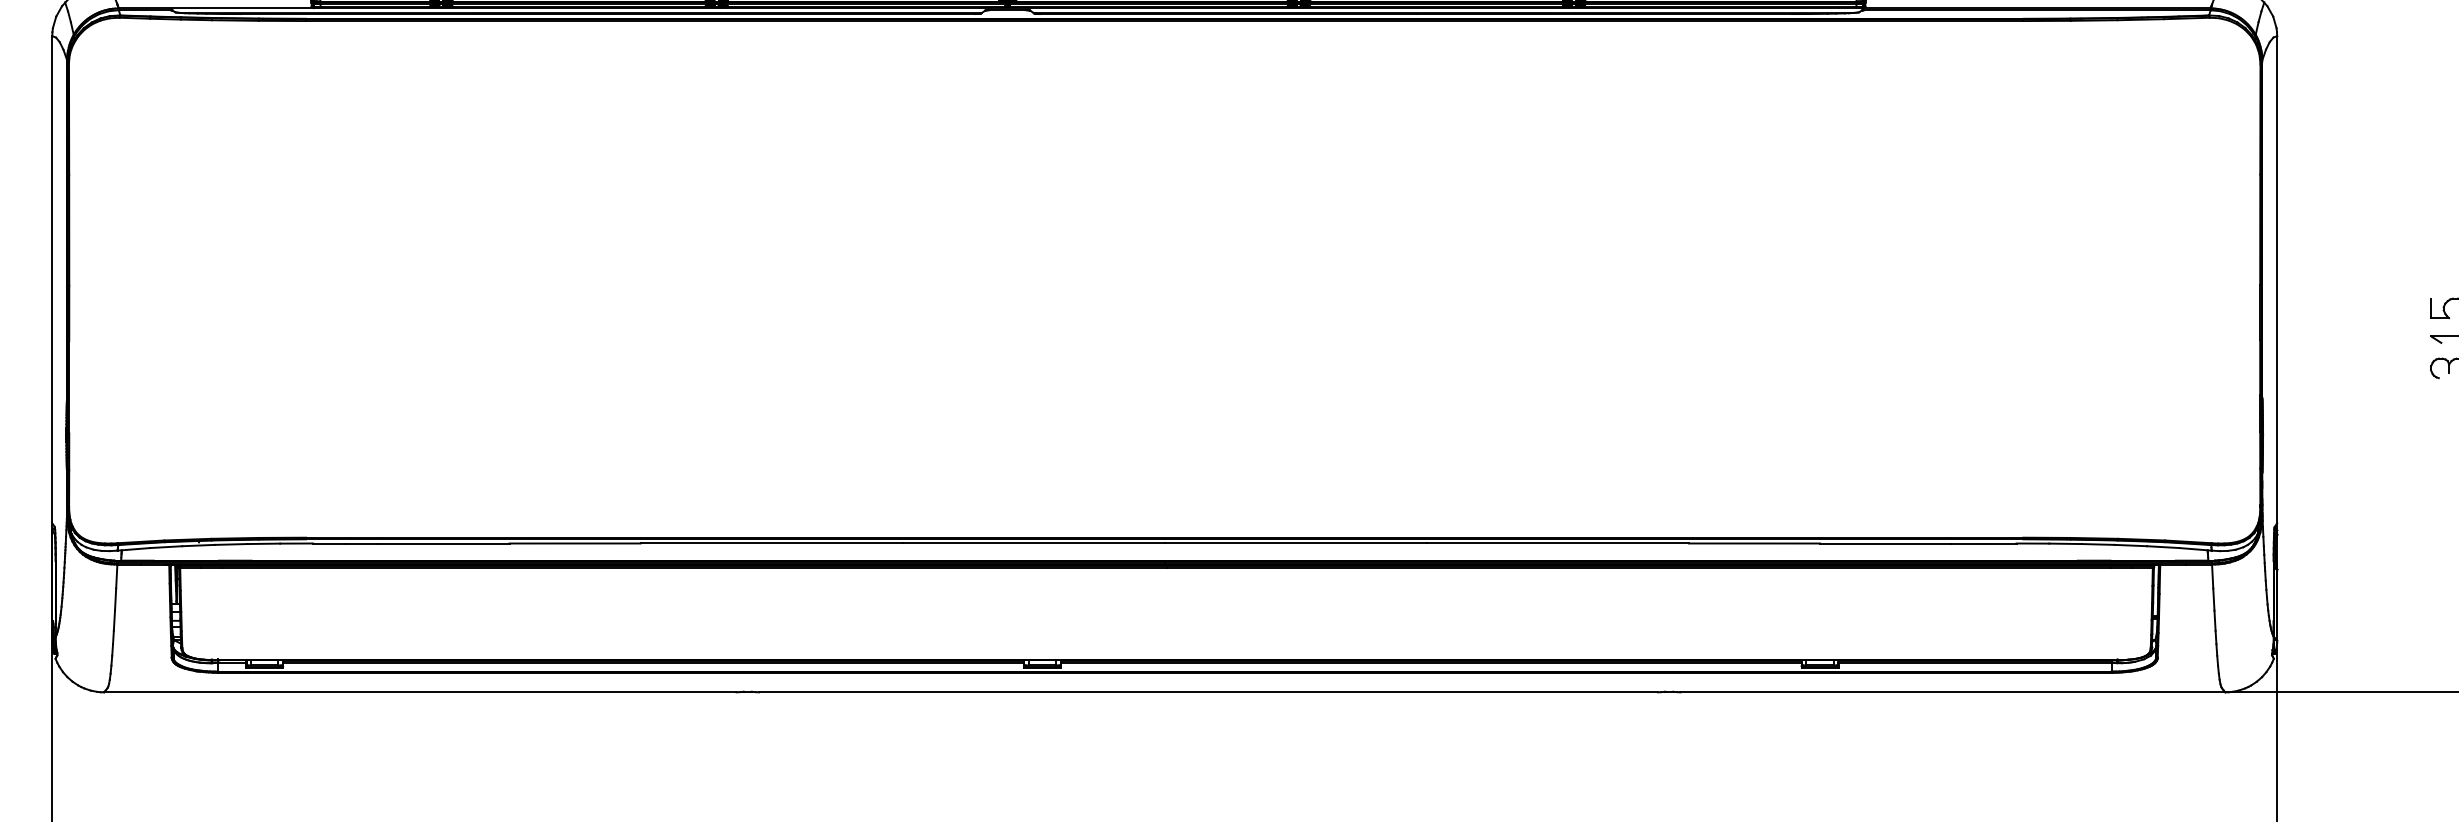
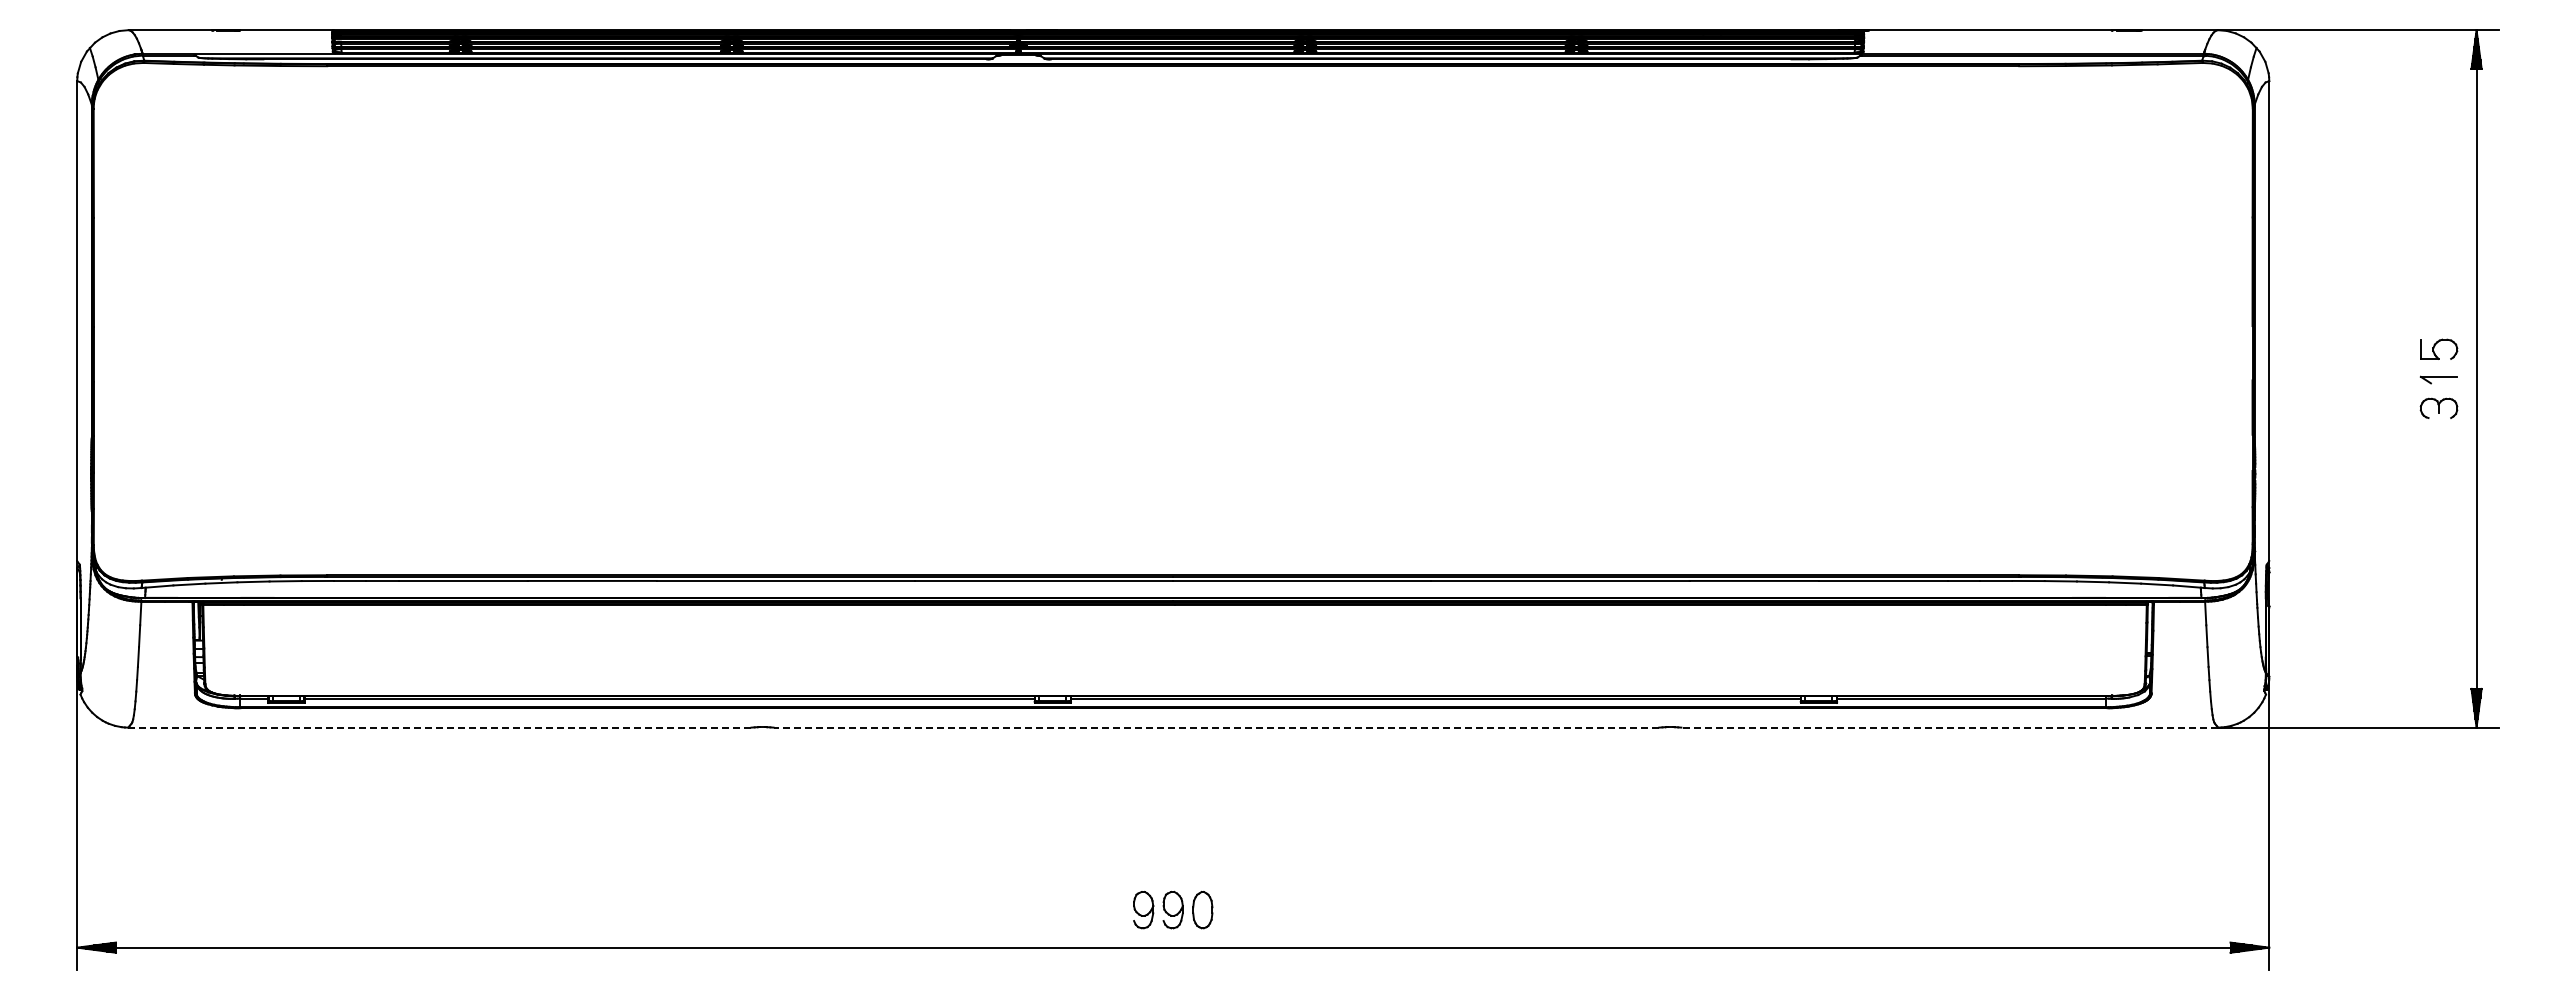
line: (419, 692) -> (439, 727), solid -> dashed
line: (1208, 692) -> (1216, 727), solid -> dashed
line: (1952, 692) -> (1949, 727), solid -> dashed

